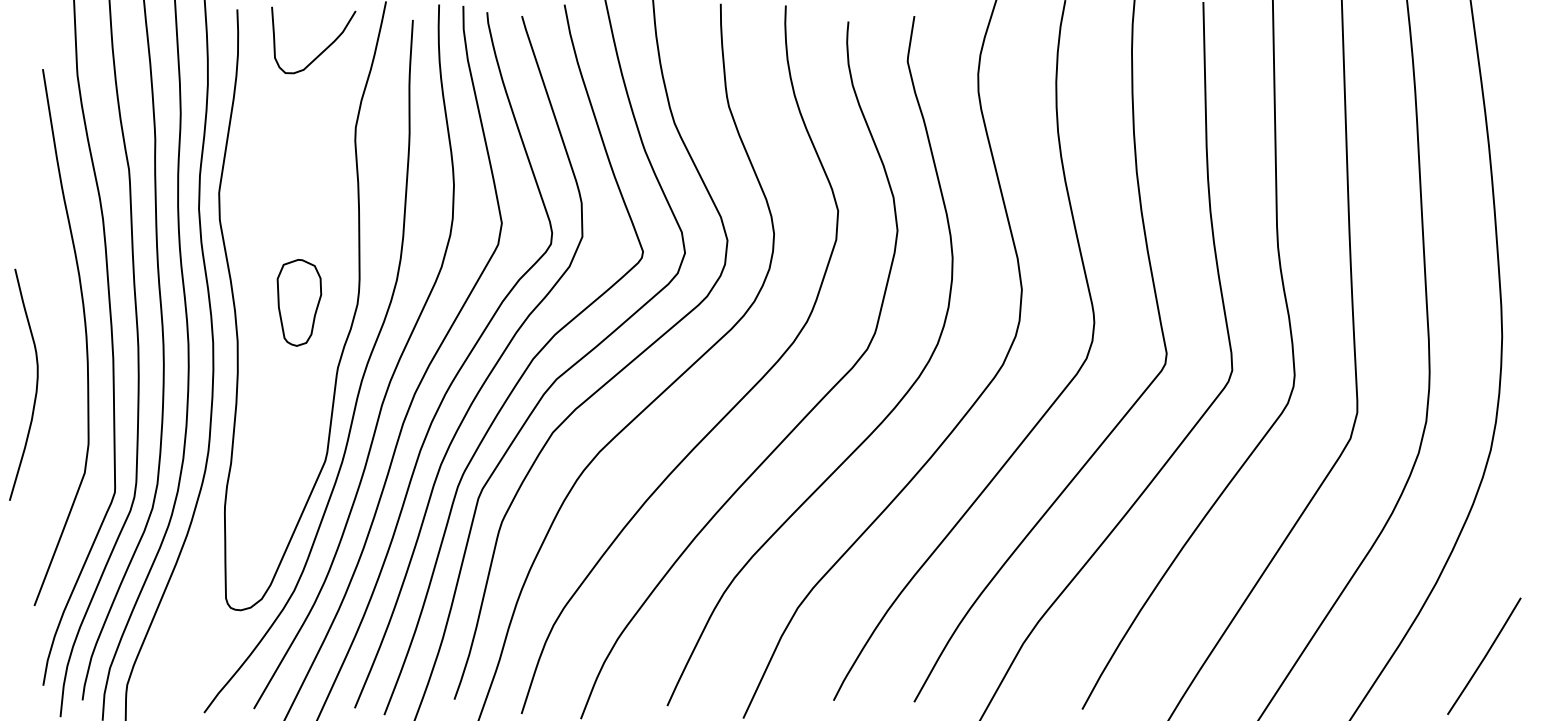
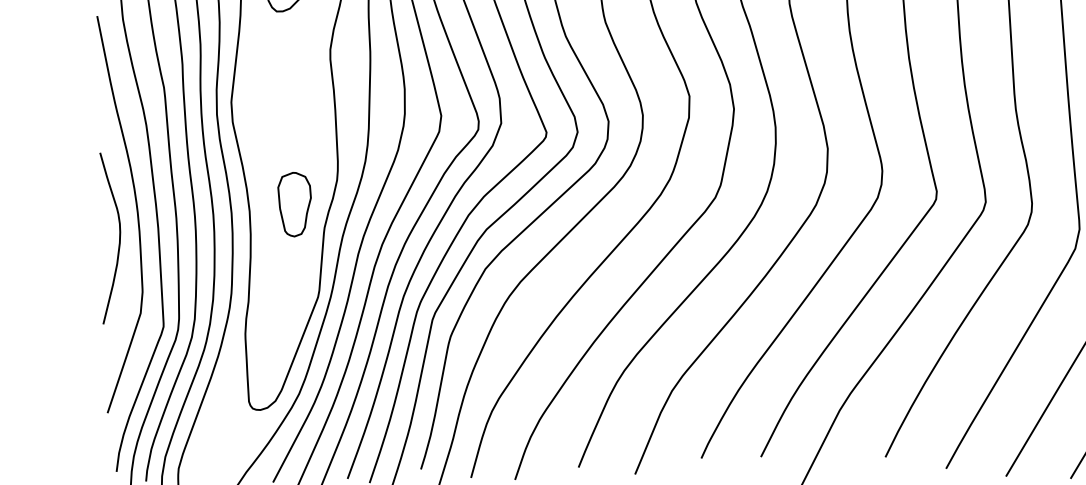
part: (299, 302) -> (295, 204), moved
curve: (36, 384) -> (119, 237), moved

